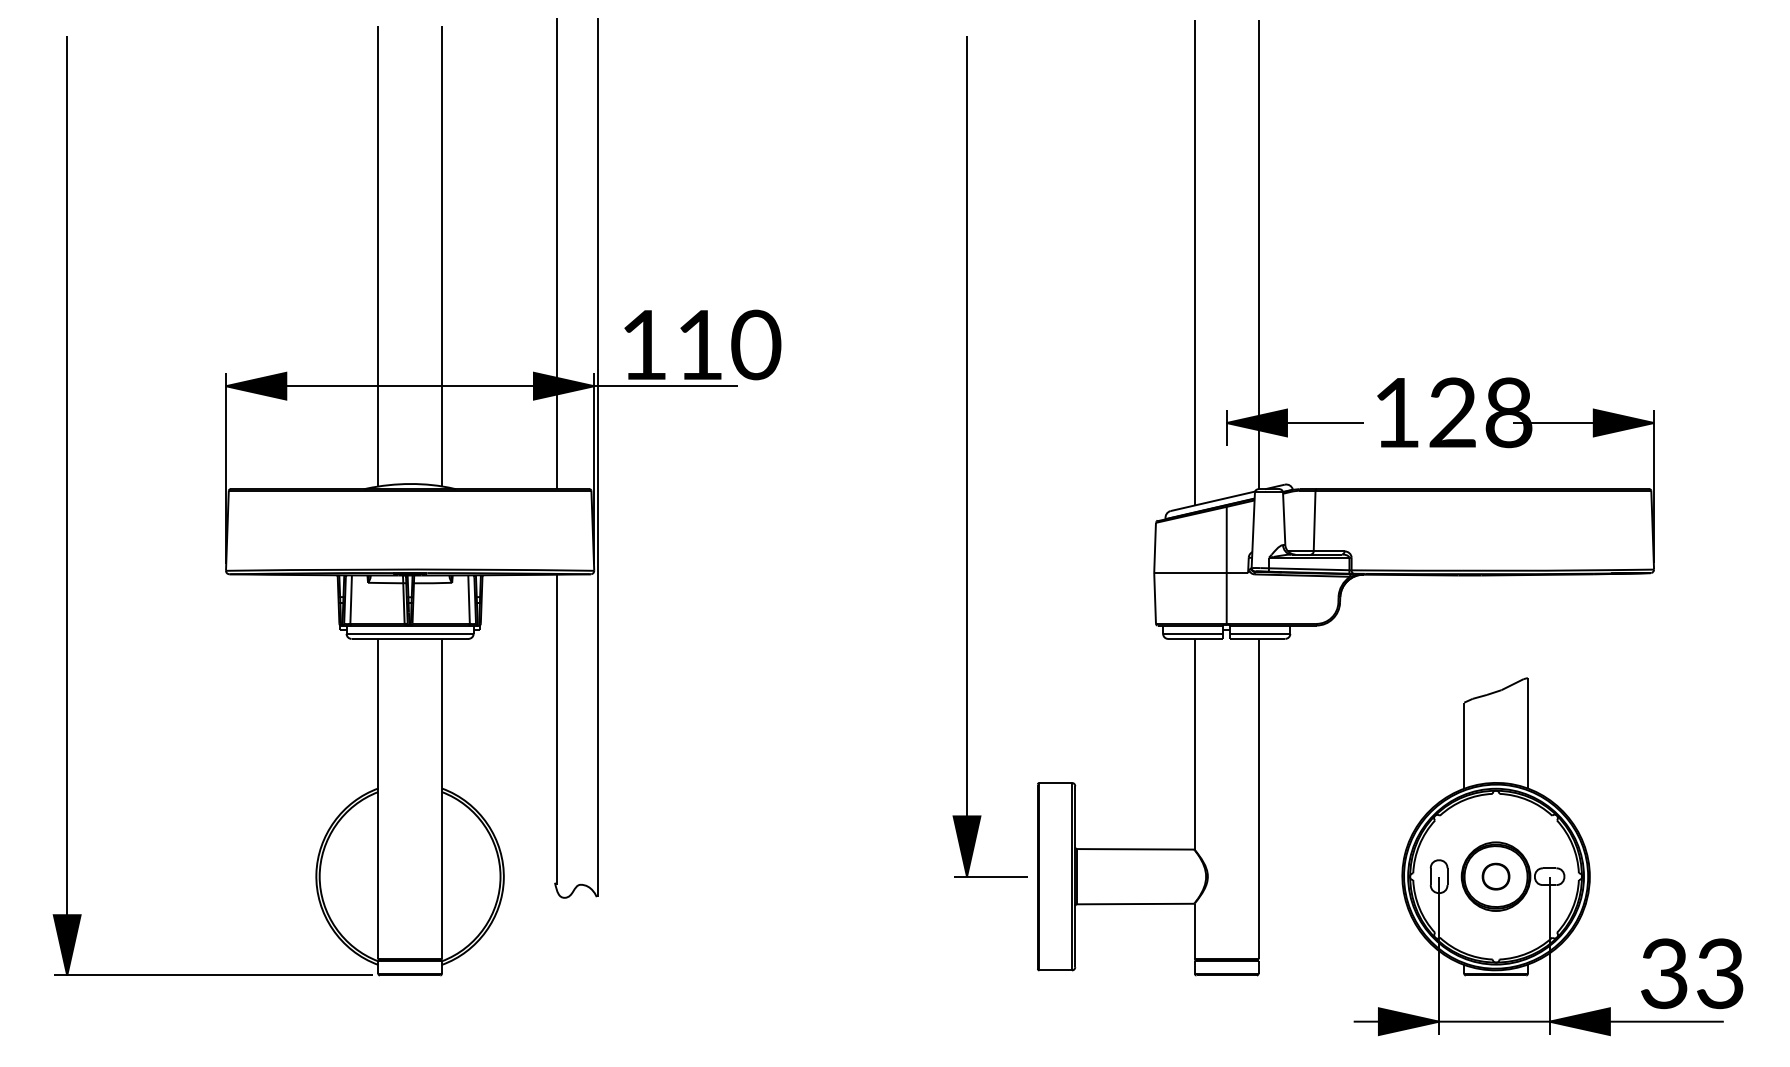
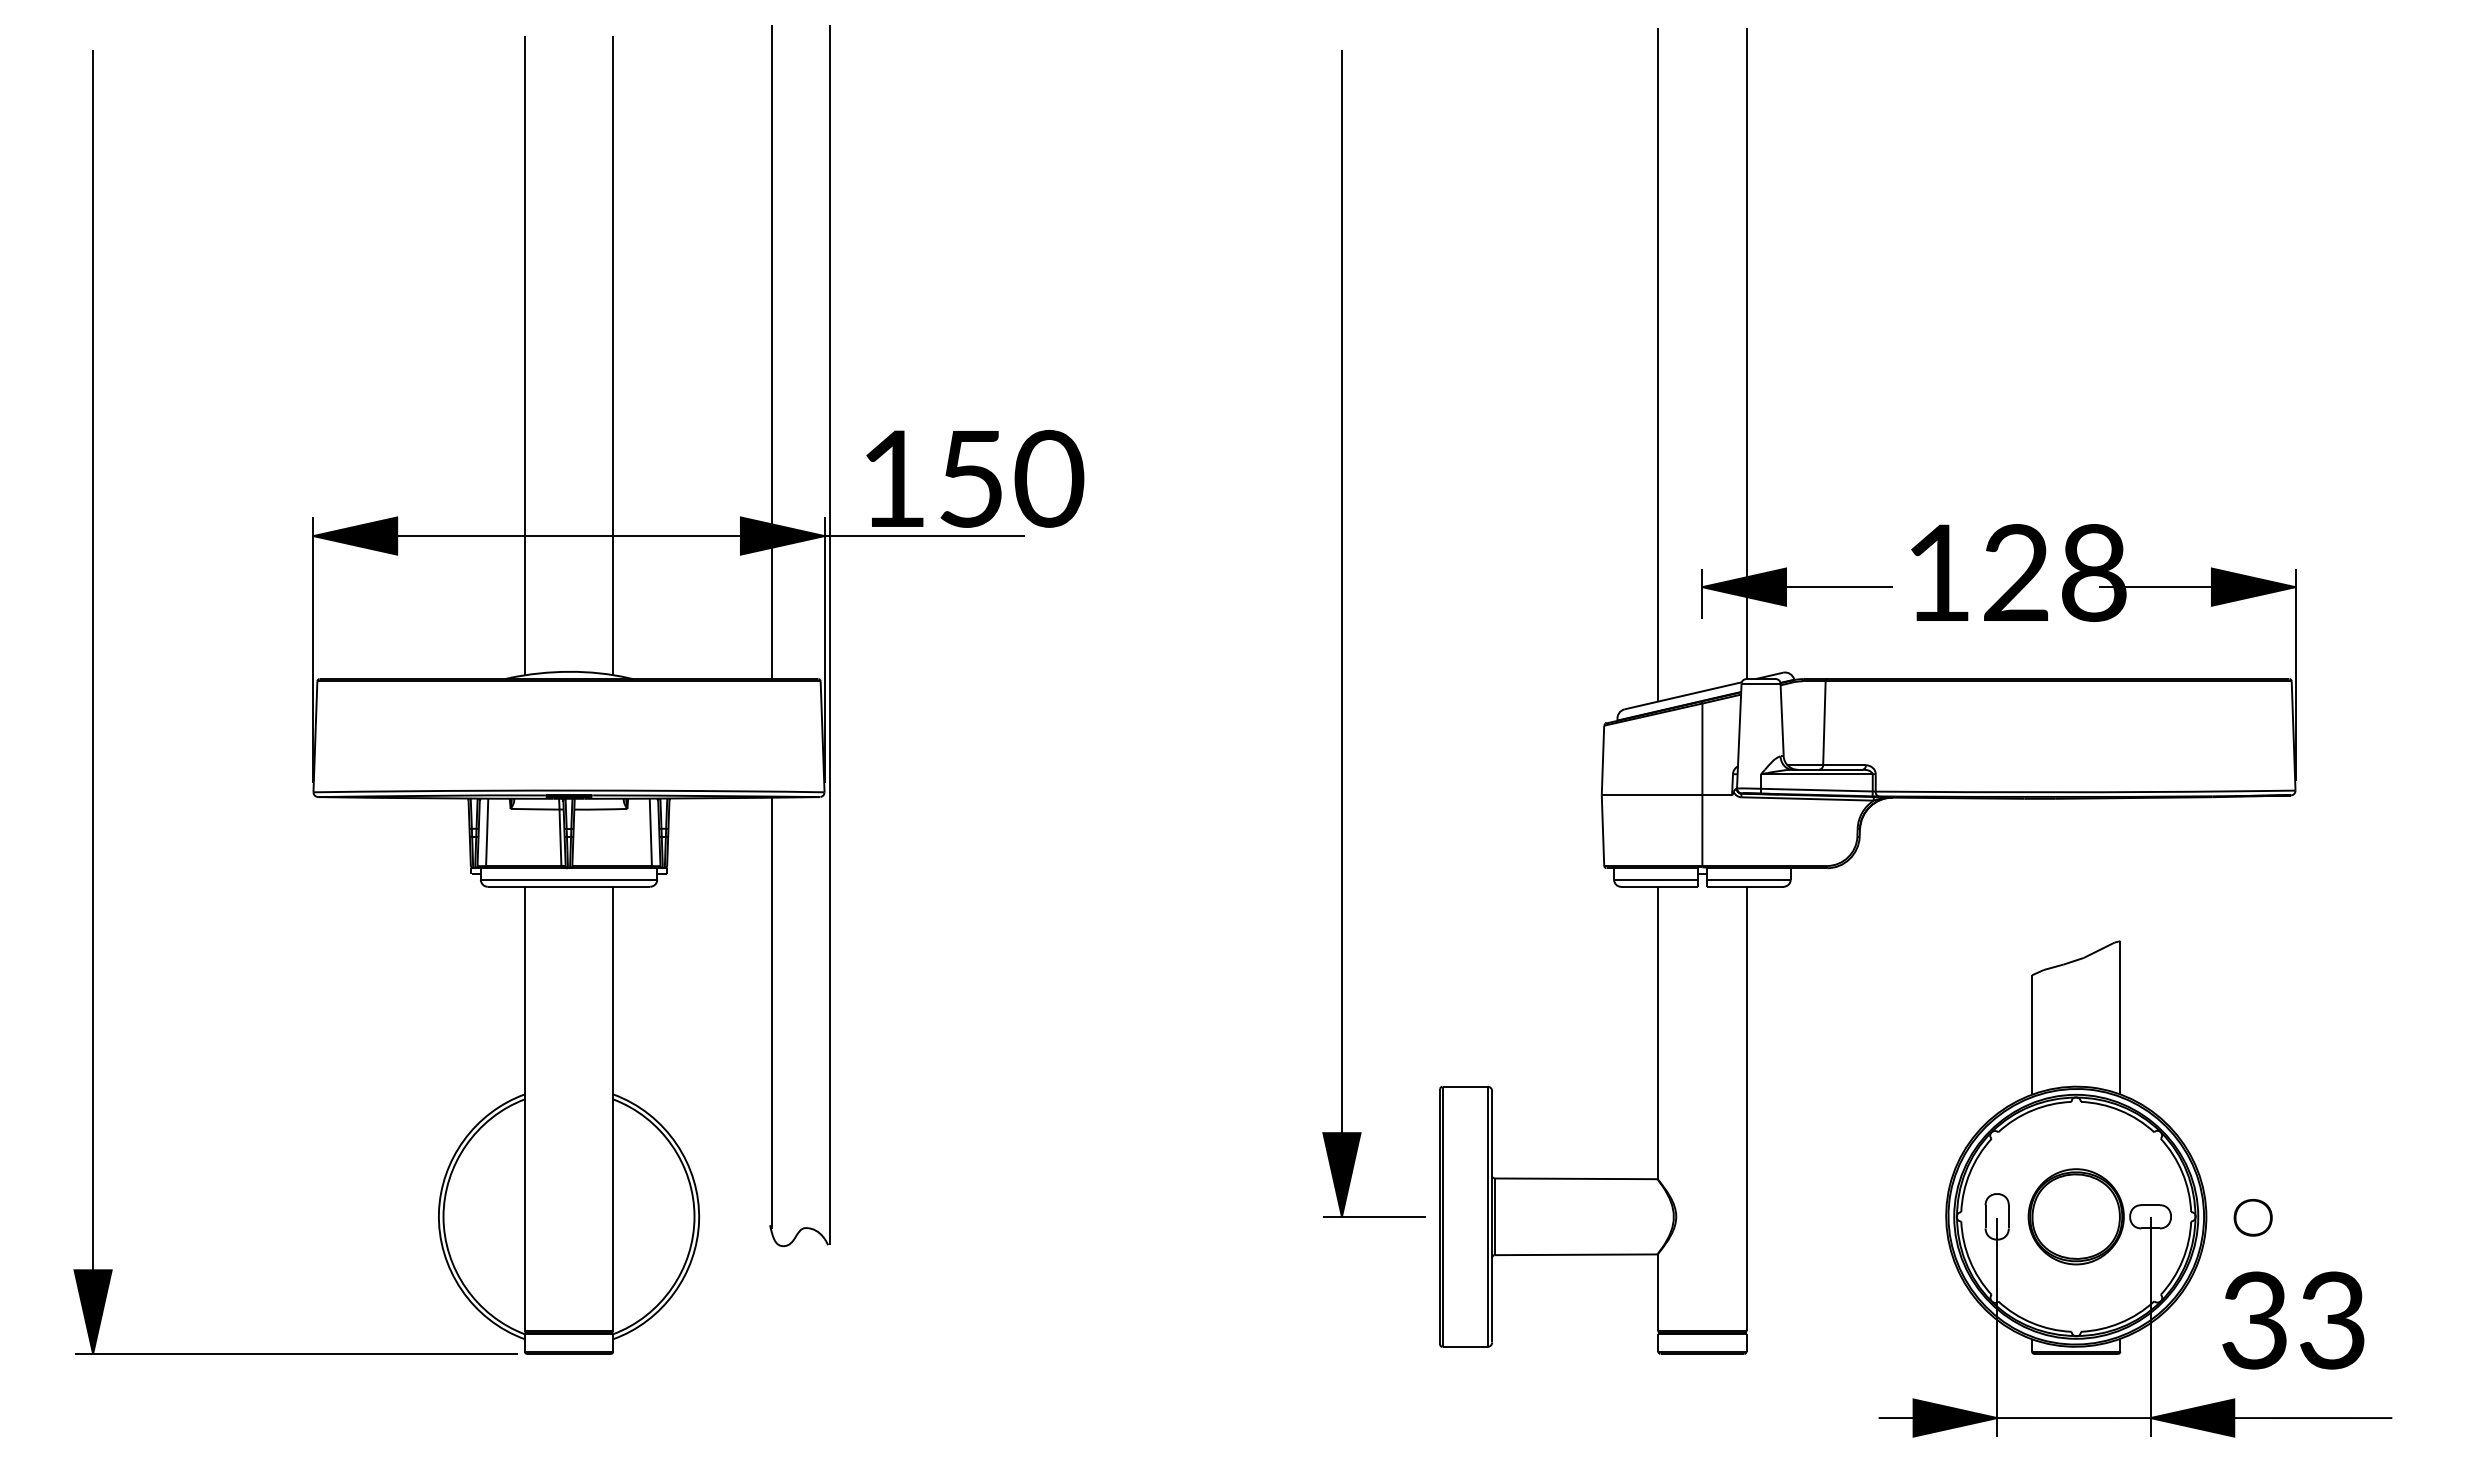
text: (699, 344) -> (970, 478), 110 -> 150
part: (1495, 876) -> (2252, 1217), moved
text: (1692, 973) -> (2293, 1320), moved

